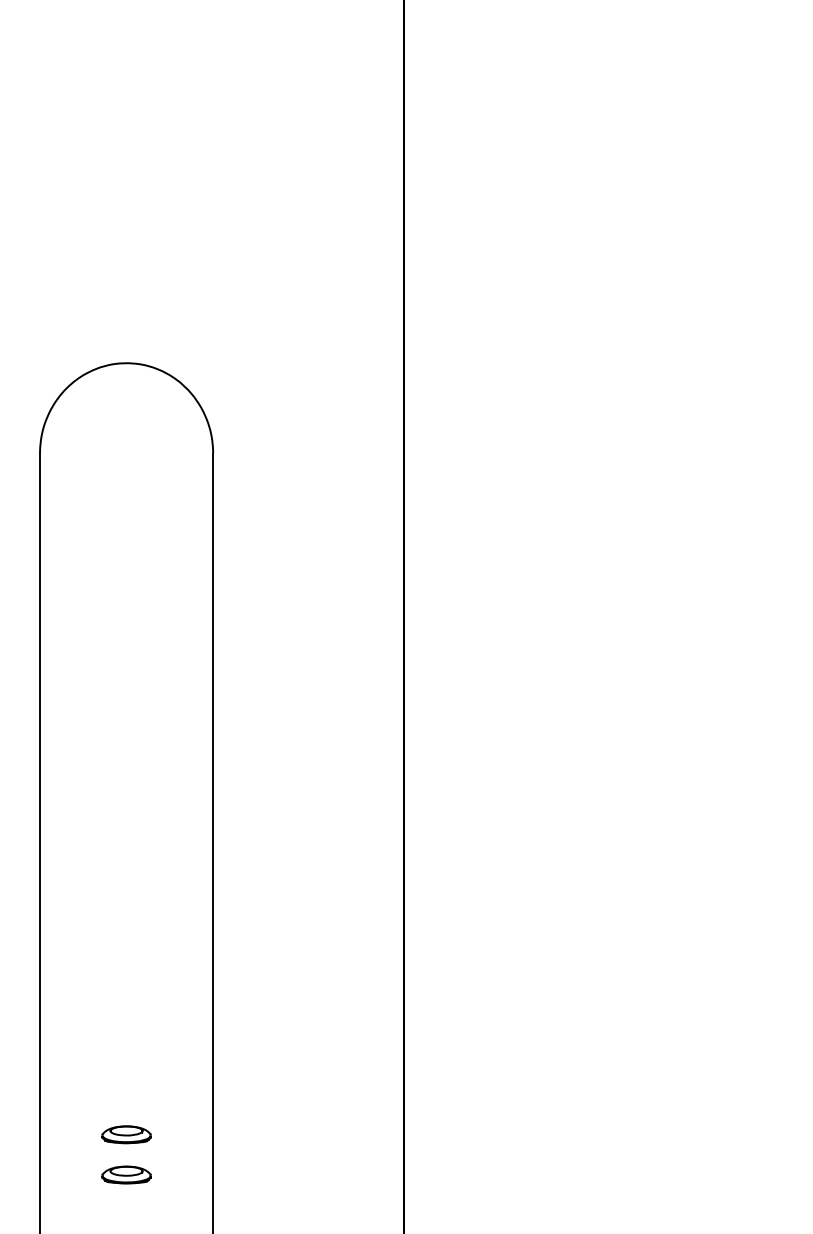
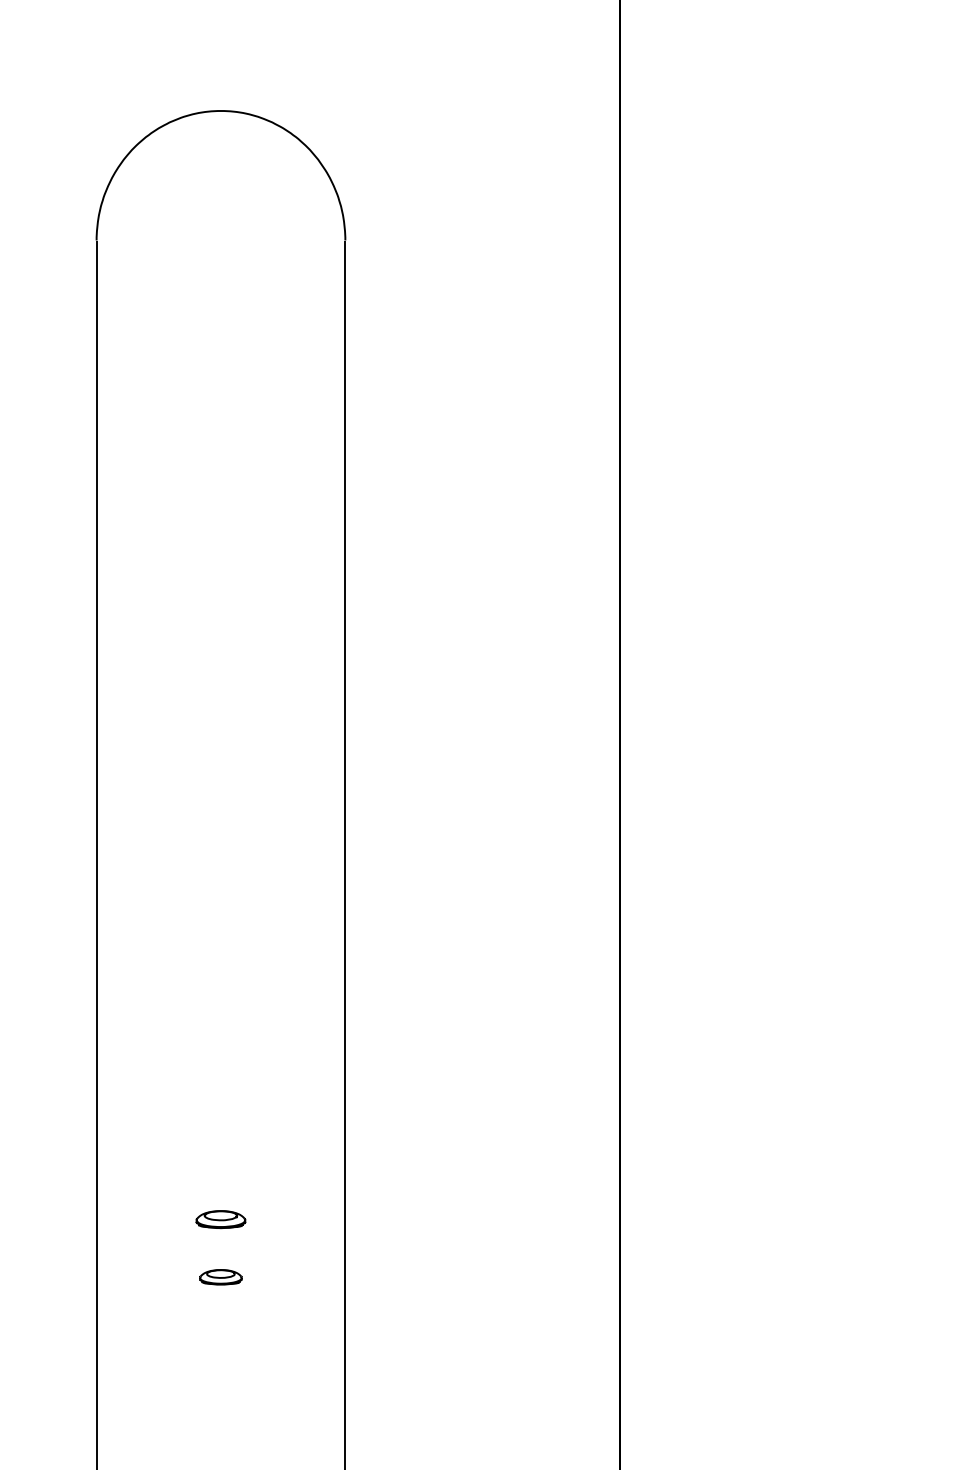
part: (126, 1134) -> (220, 1219), size x0.7
part: (126, 1174) -> (220, 1276), size x0.6

